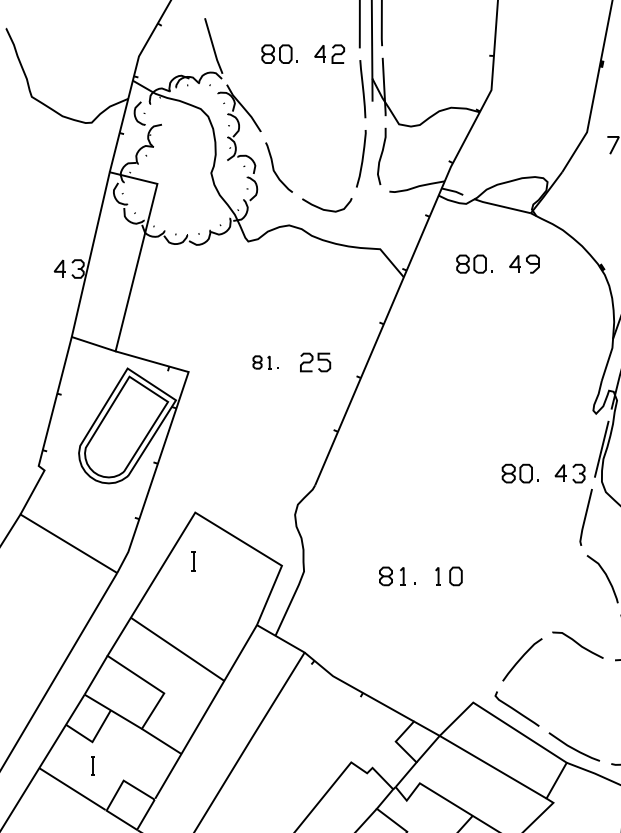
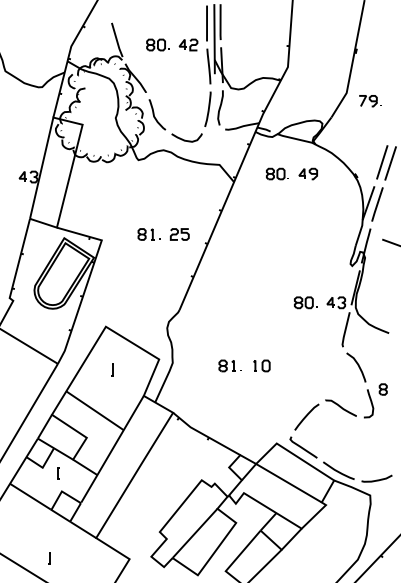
part: (264, 362) -> (148, 234), size x1.43
line: (192, 561) -> (112, 369), moved
line: (93, 766) -> (58, 473), moved

